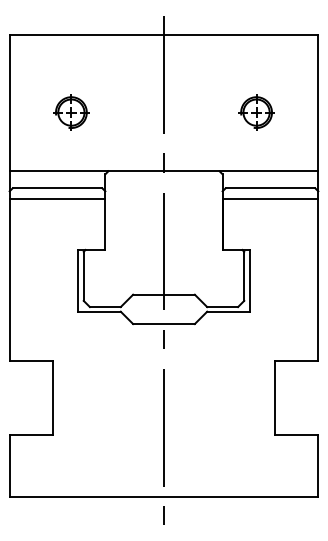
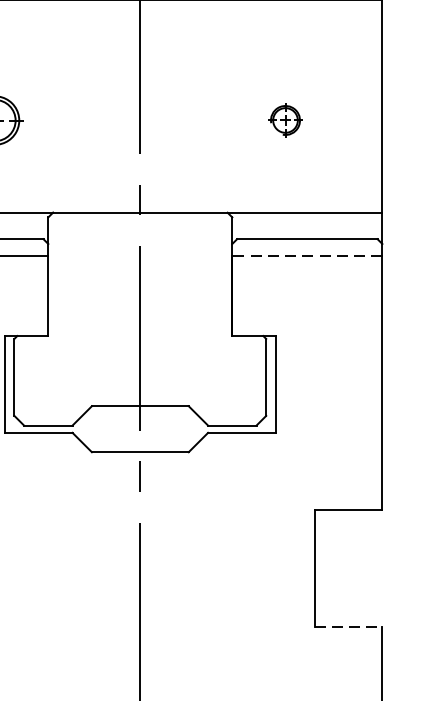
part: (256, 112) -> (285, 120), size x0.6
line: (270, 199) -> (307, 256), solid -> dashed
line: (296, 435) -> (348, 627), solid -> dashed

